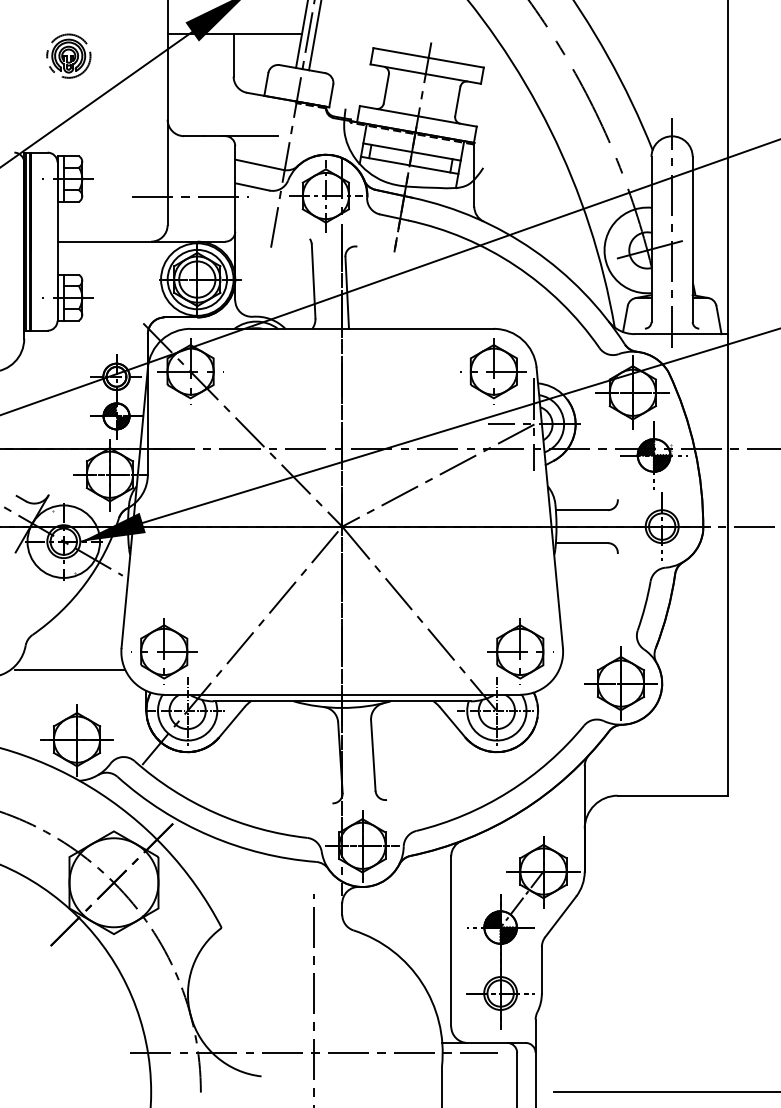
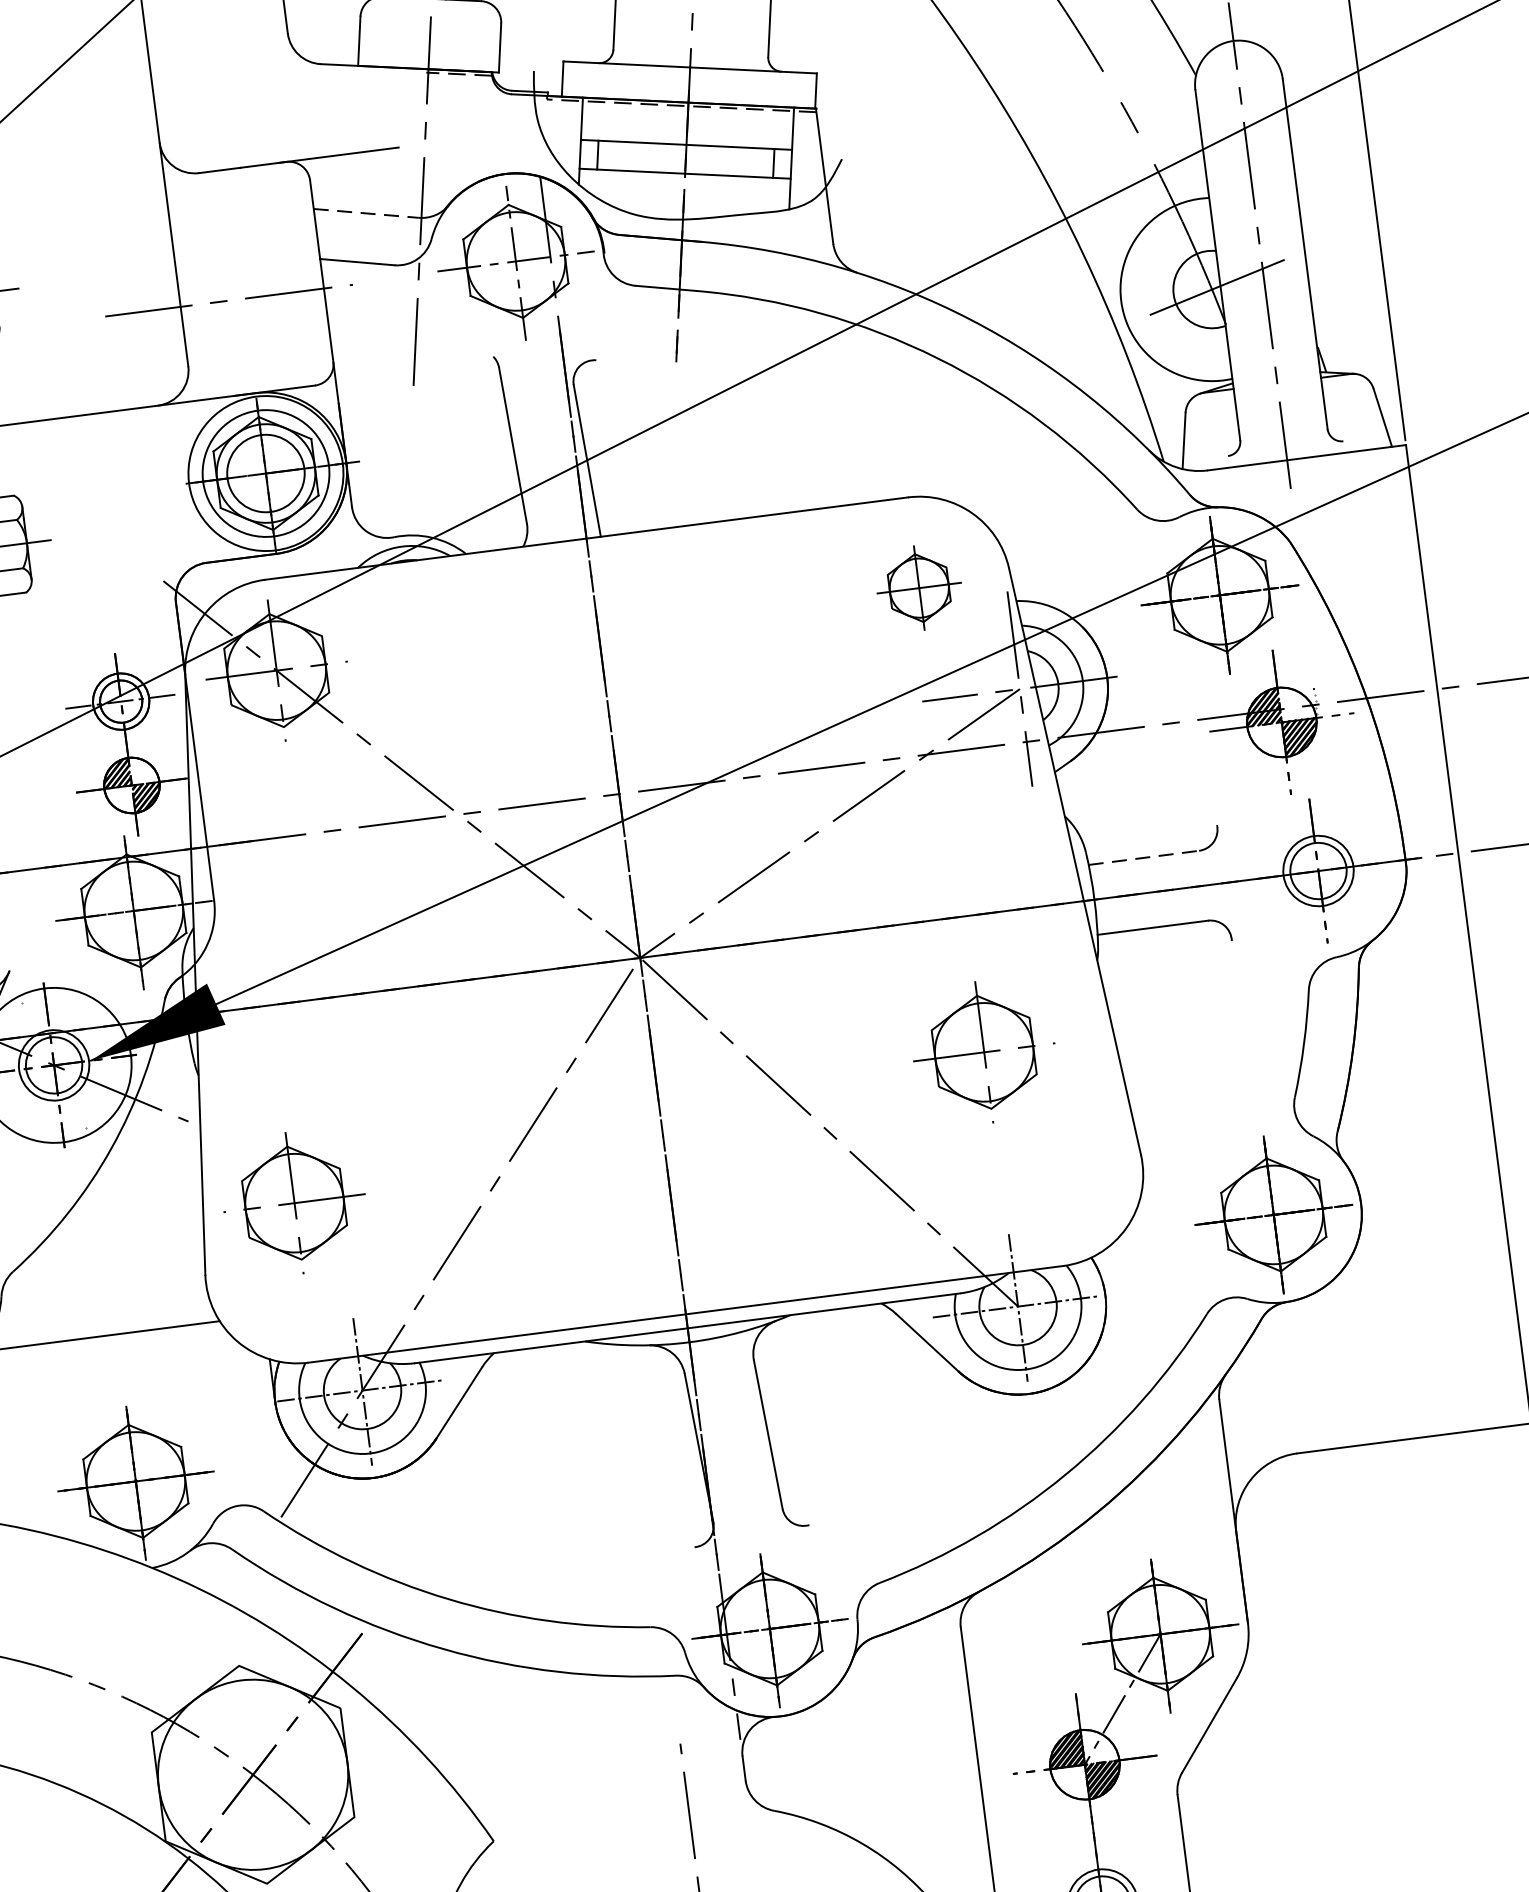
line: (259, 164) -> (366, 212), solid -> dashed
part: (493, 371) -> (918, 587), size x0.6
line: (582, 510) -> (1145, 858), solid -> dashed
part: (164, 651) -> (295, 1202), moved
part: (520, 651) -> (984, 1051), moved

